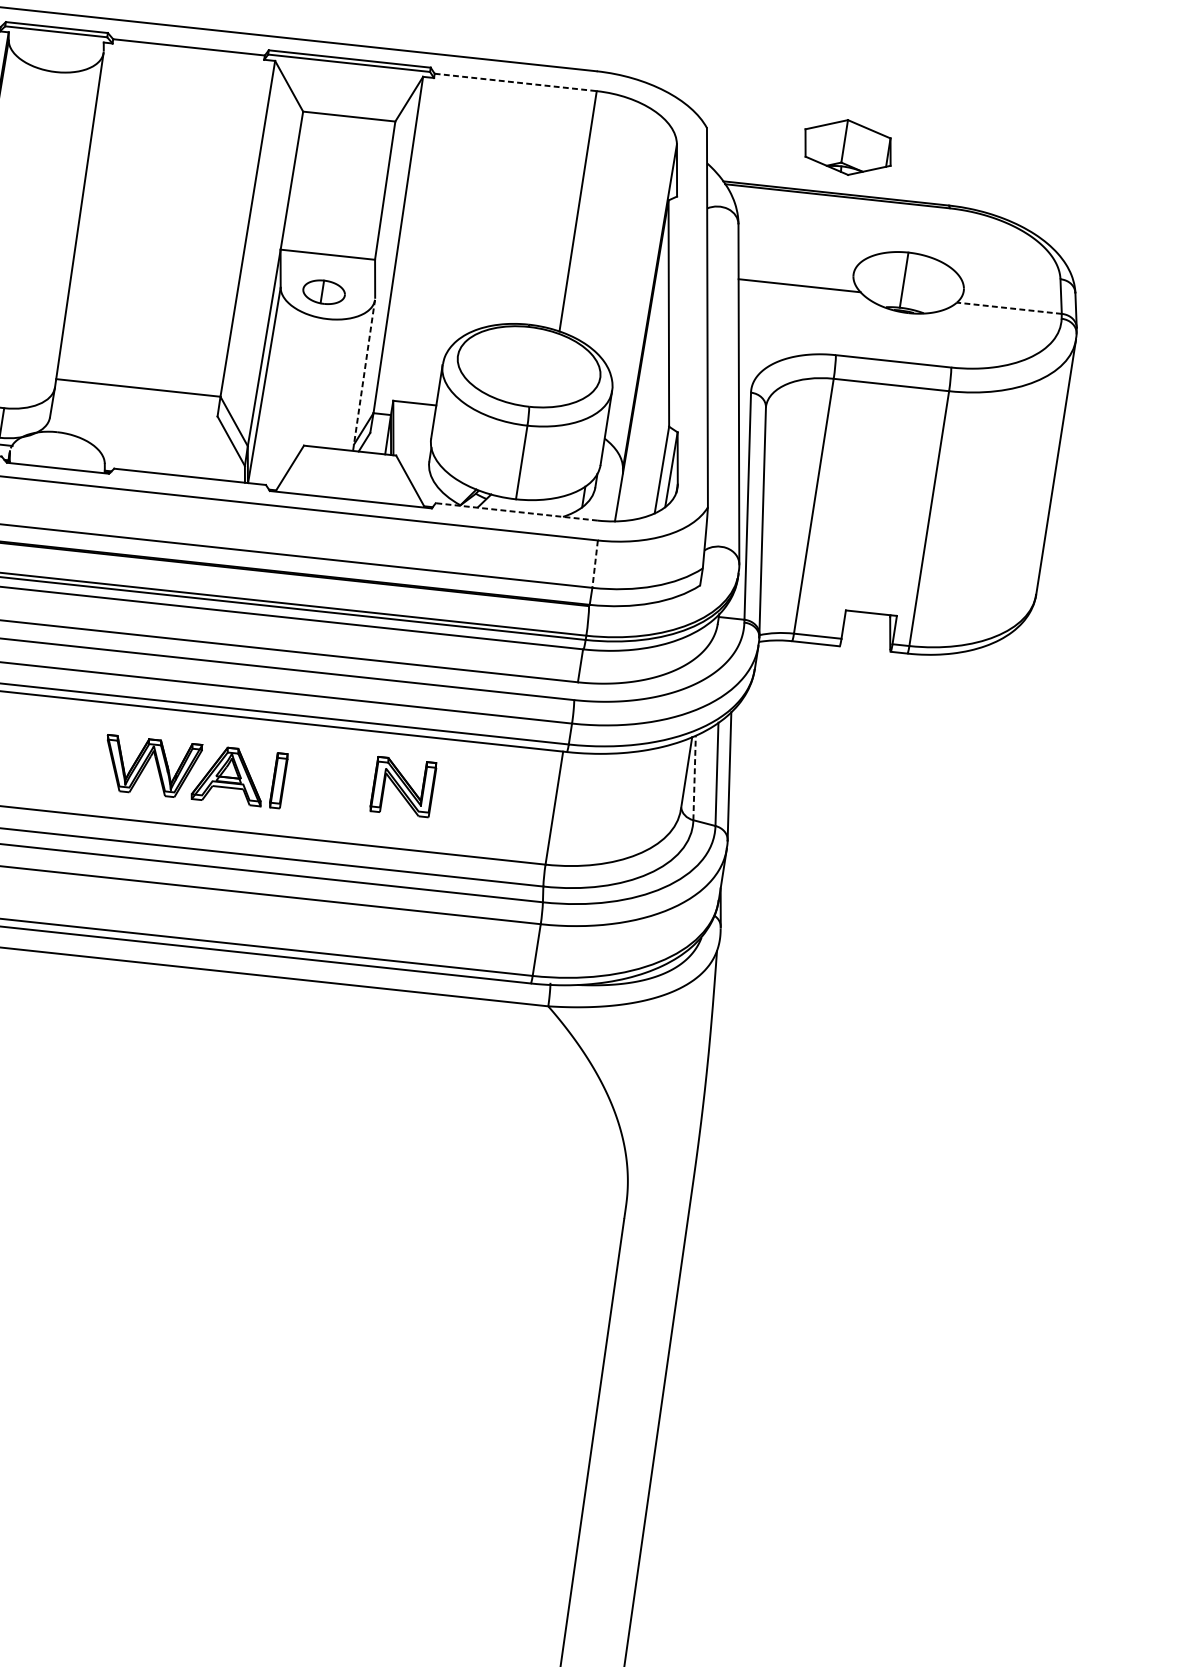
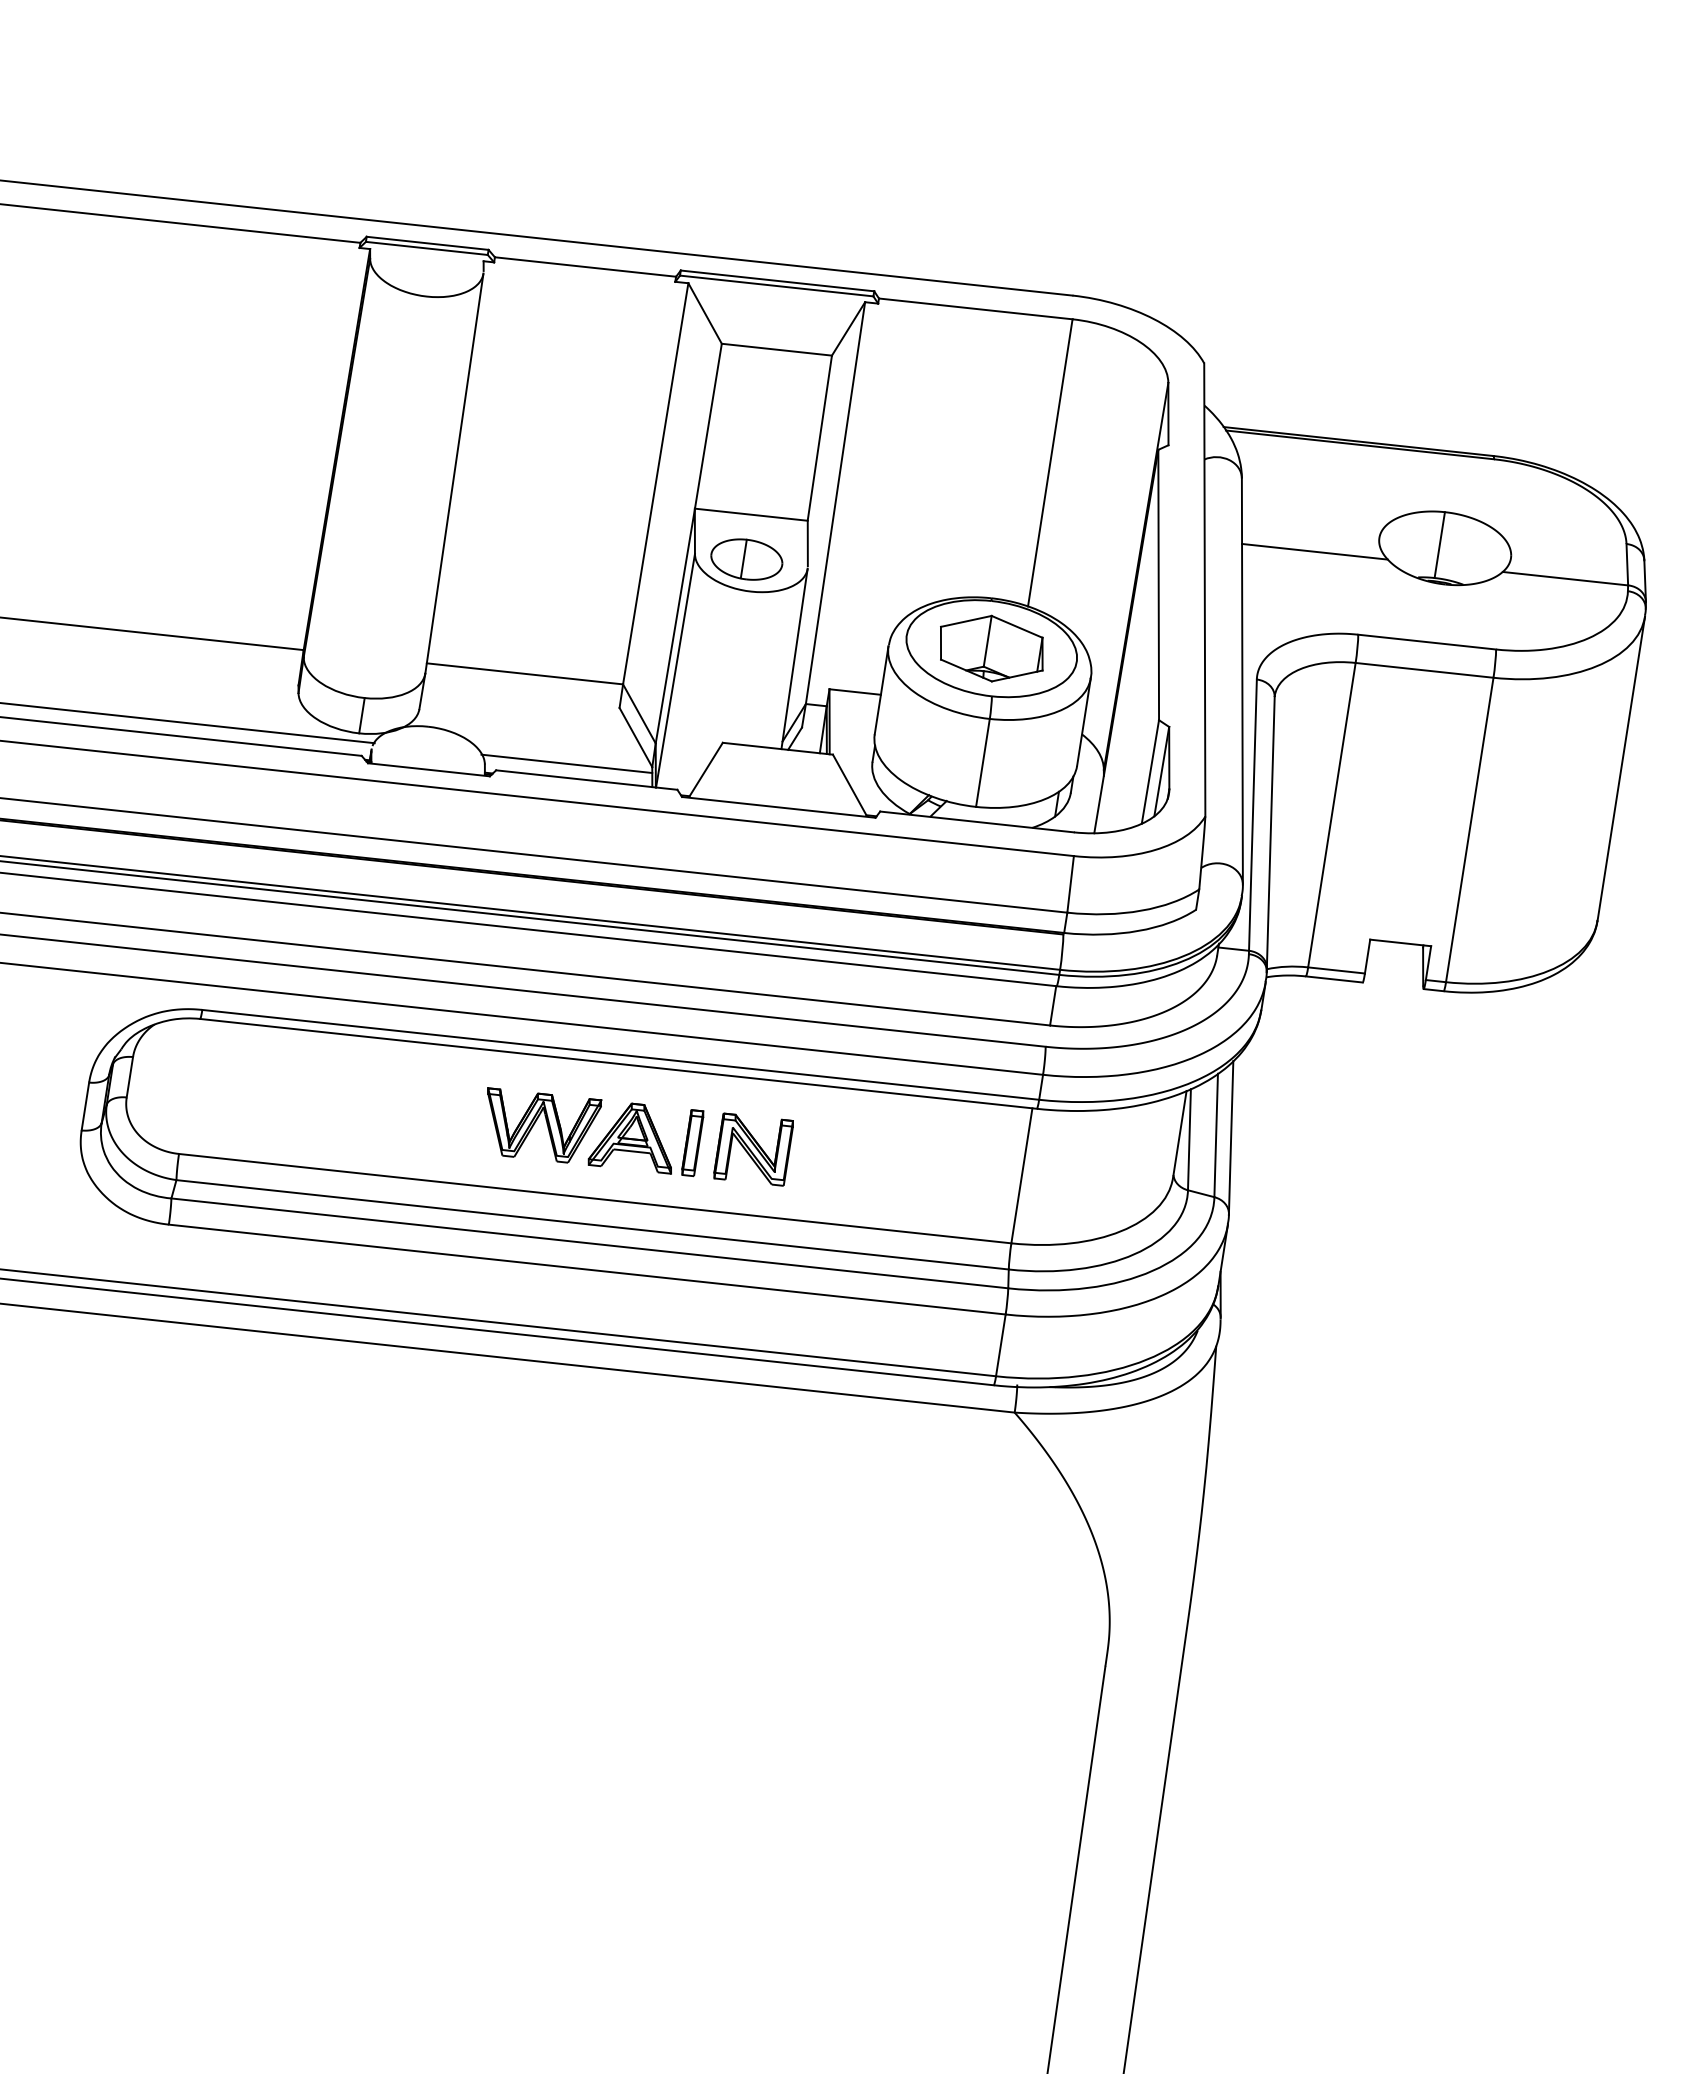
line: (516, 82) -> (976, 308), dashed -> solid
part: (847, 147) -> (991, 648), moved
part: (323, 292) -> (746, 559), size x1.43
line: (1008, 308) -> (1564, 578), dashed -> solid
line: (363, 375) -> (794, 658), dashed -> solid
line: (173, 462) -> (566, 763), added
line: (516, 511) -> (976, 821), dashed -> solid
line: (595, 564) -> (1070, 884), dashed -> solid
line: (694, 777) -> (1189, 1139), dashed -> solid
part: (403, 786) -> (753, 1149), moved

